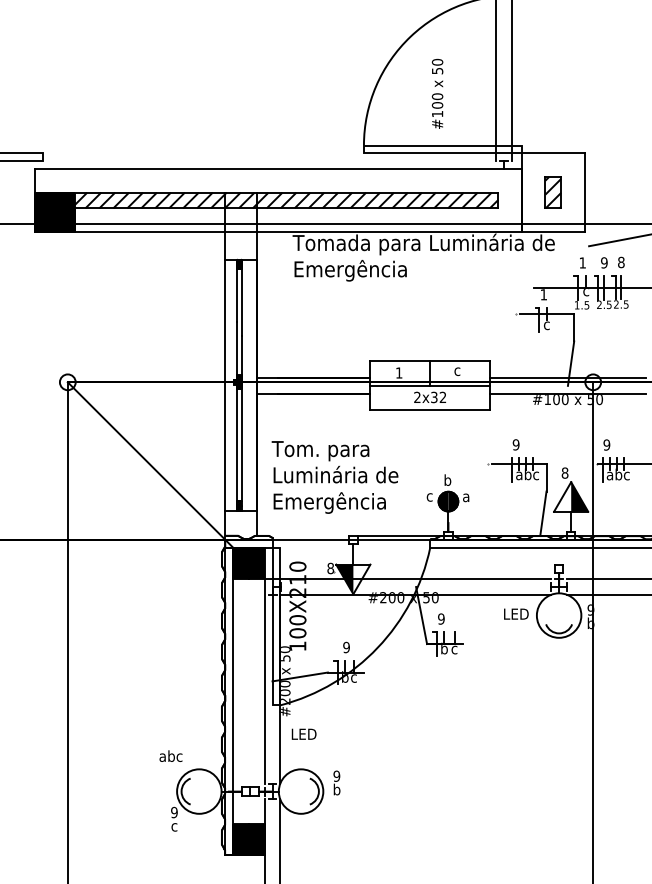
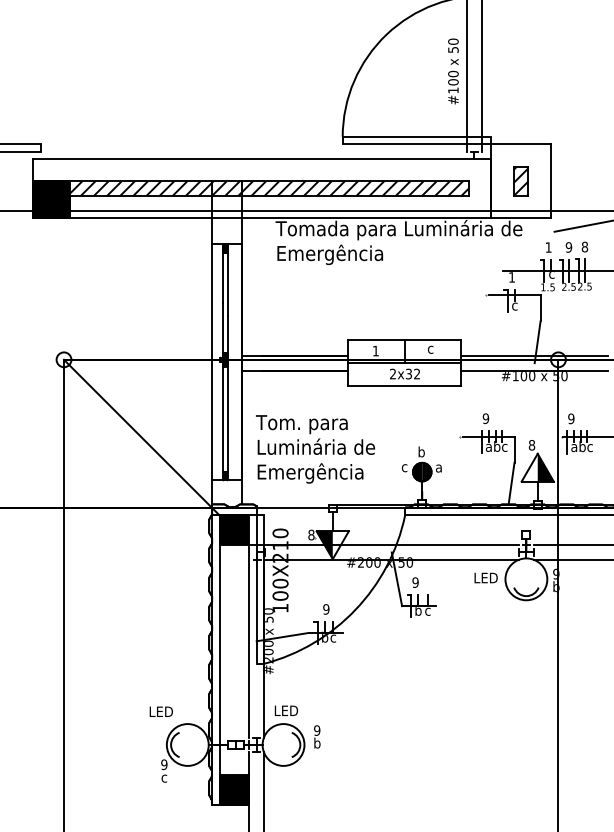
text: (437, 93) -> (453, 71), moved
text: (303, 733) -> (285, 710), moved
text: (170, 756) -> (160, 711), abc -> LED

